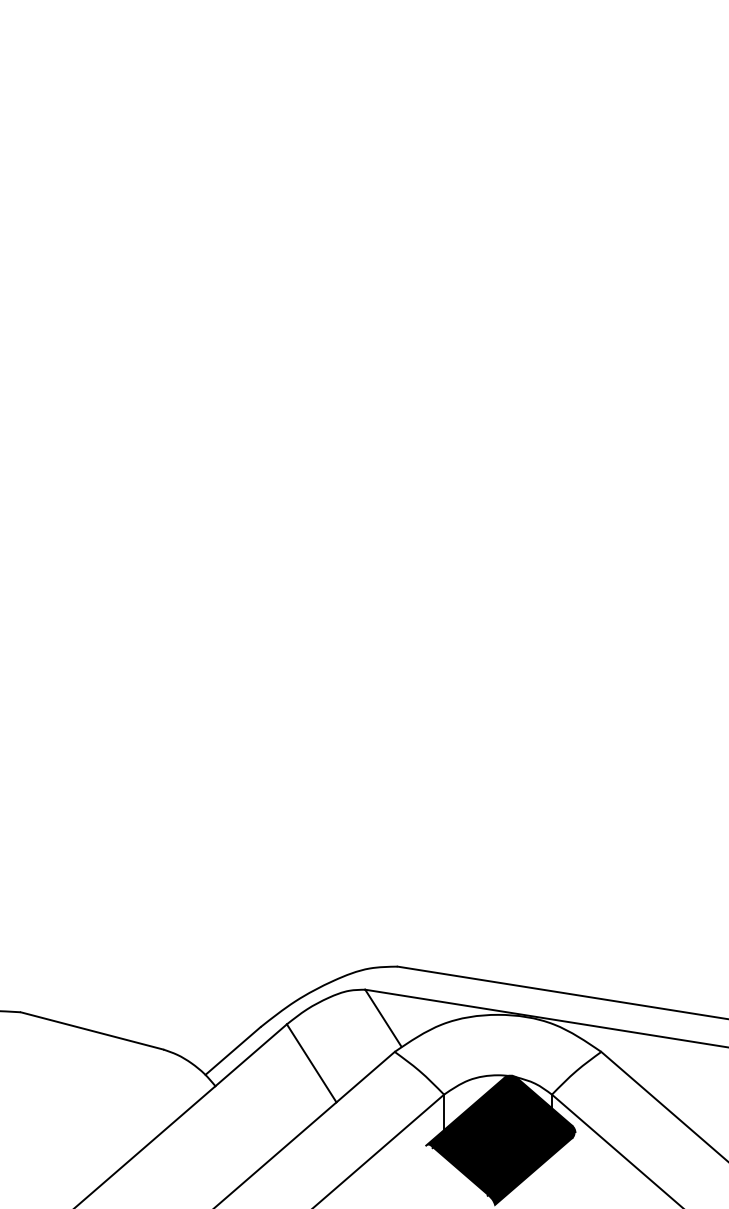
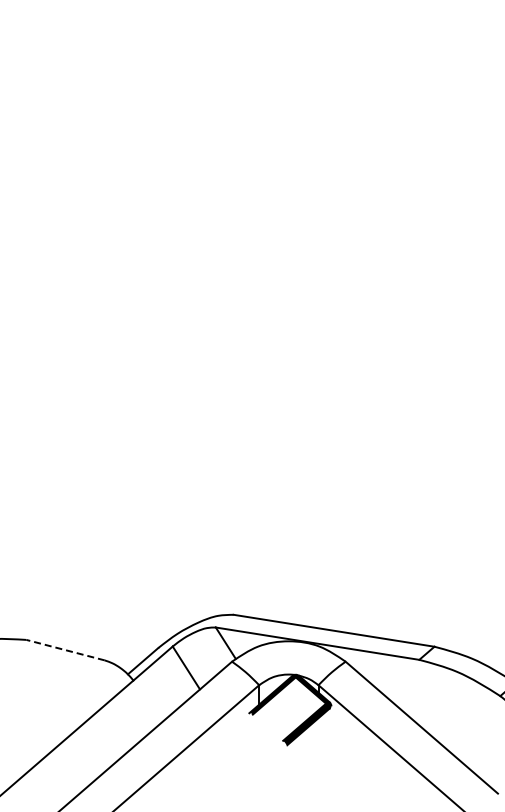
line: (91, 1031) -> (65, 650), solid -> dashed
fill: (499, 1137) -> (289, 708), removed

